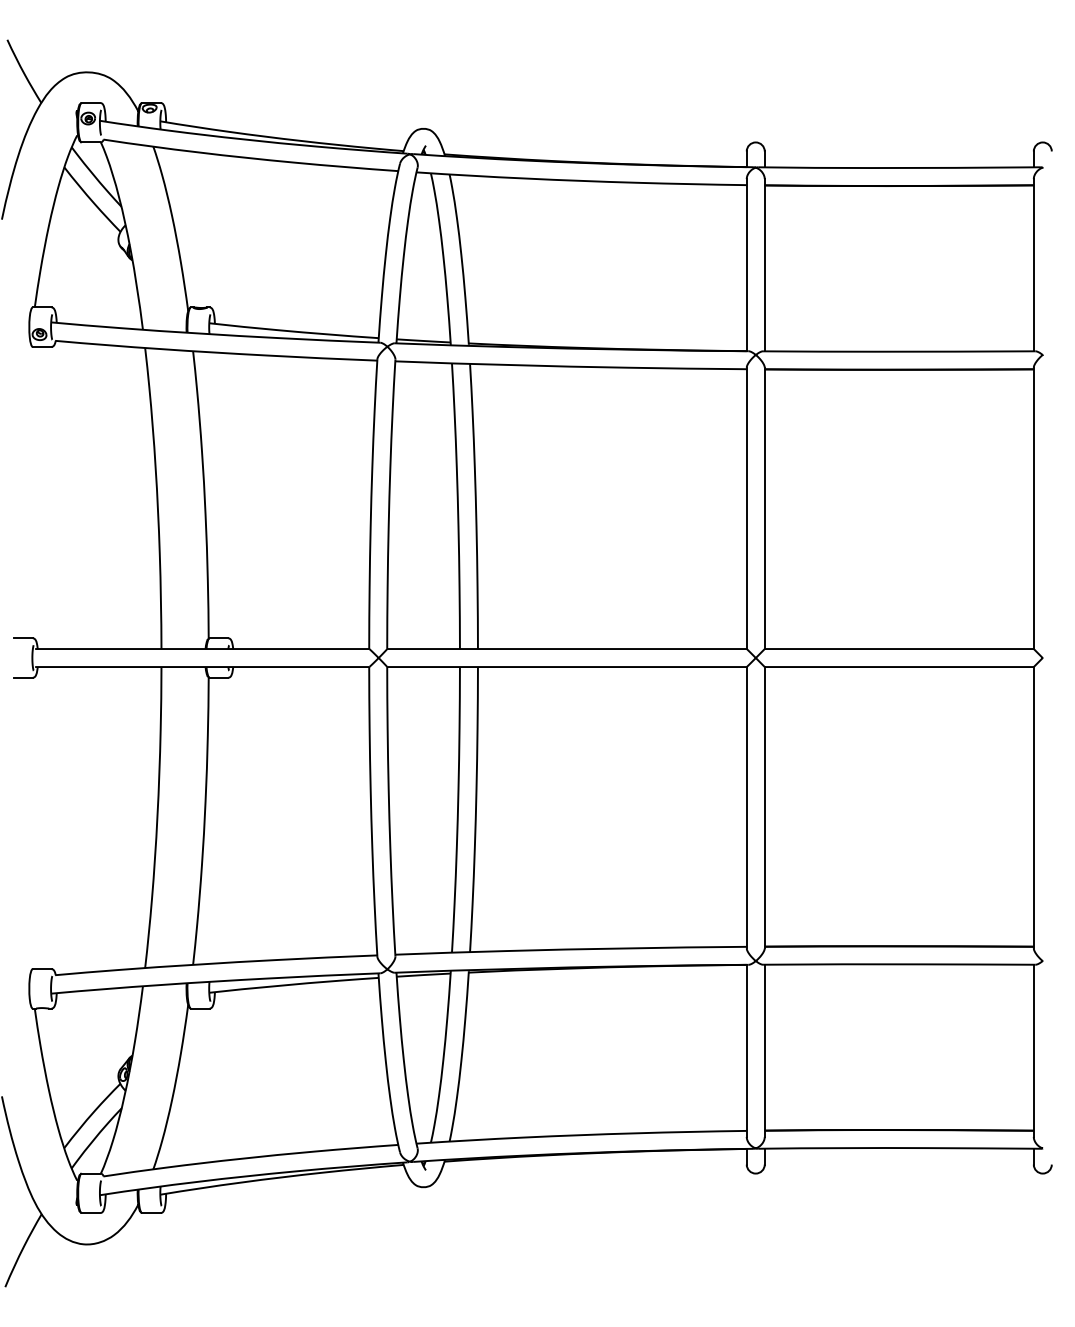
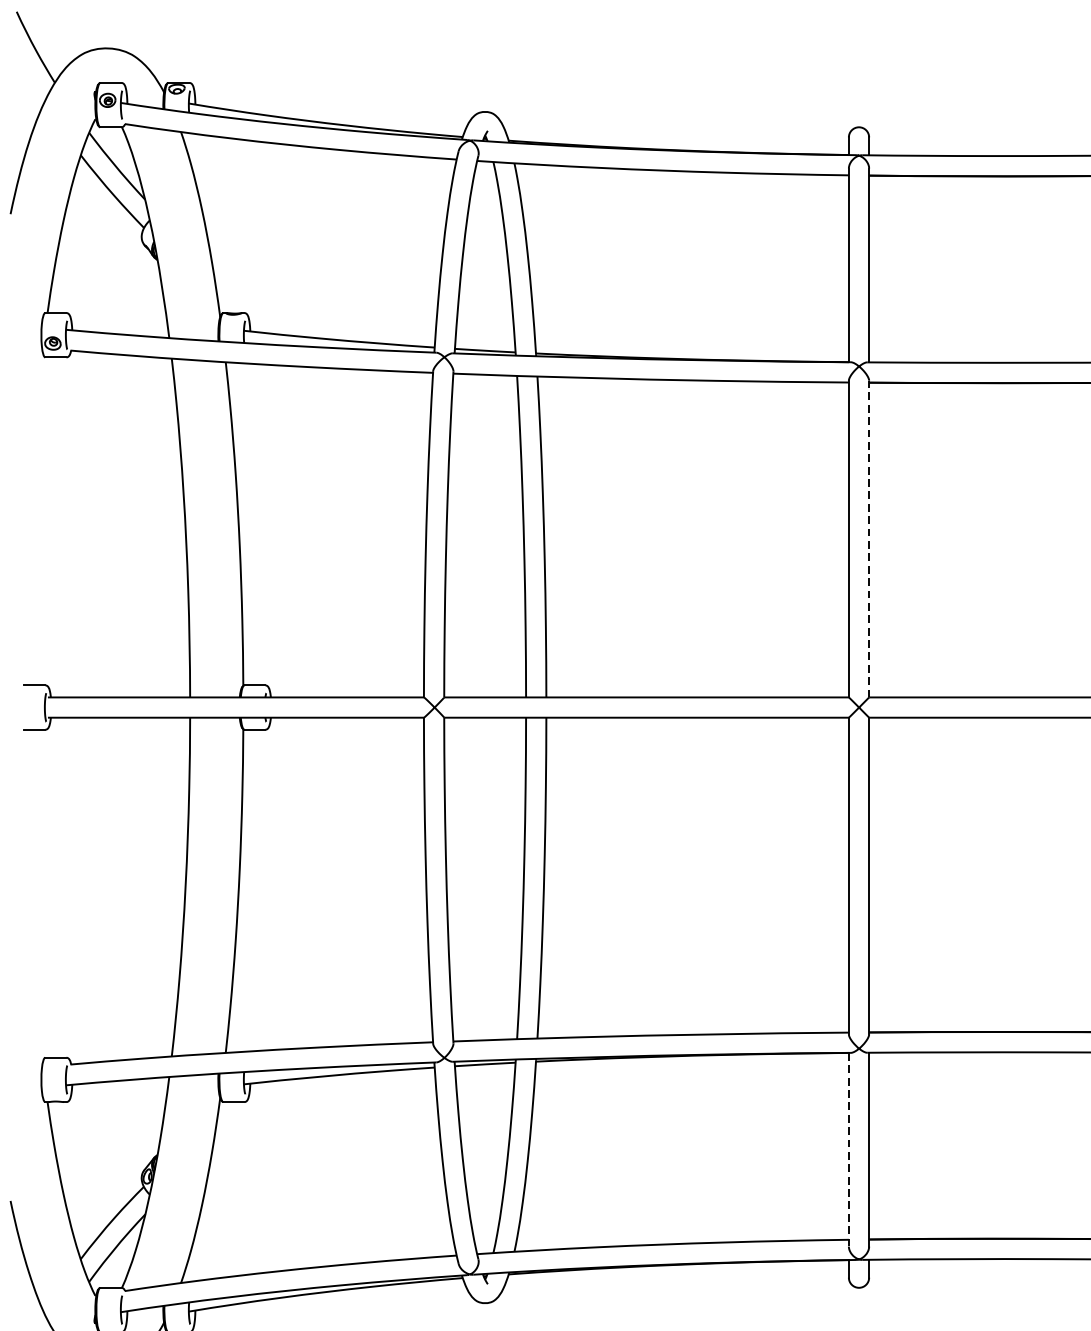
line: (764, 508) -> (868, 539), solid -> dashed
line: (746, 1051) -> (848, 1150), solid -> dashed

